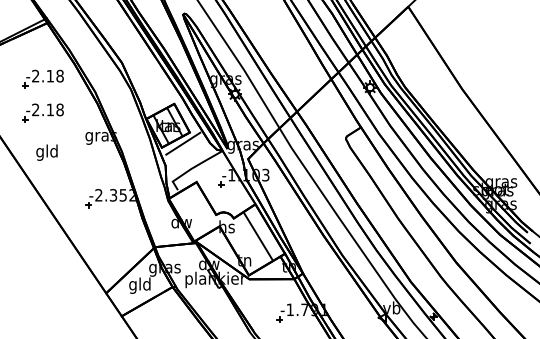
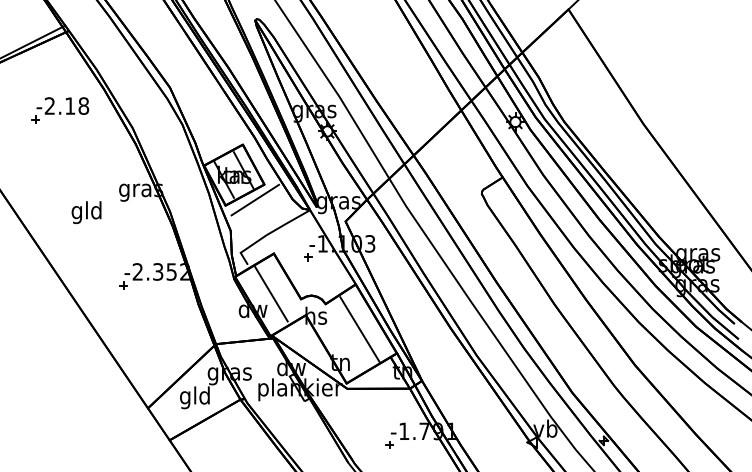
part: (43, 113) -> (60, 157), removed
text: (46, 152) -> (86, 212), moved
line: (194, 210) -> (271, 293), added

